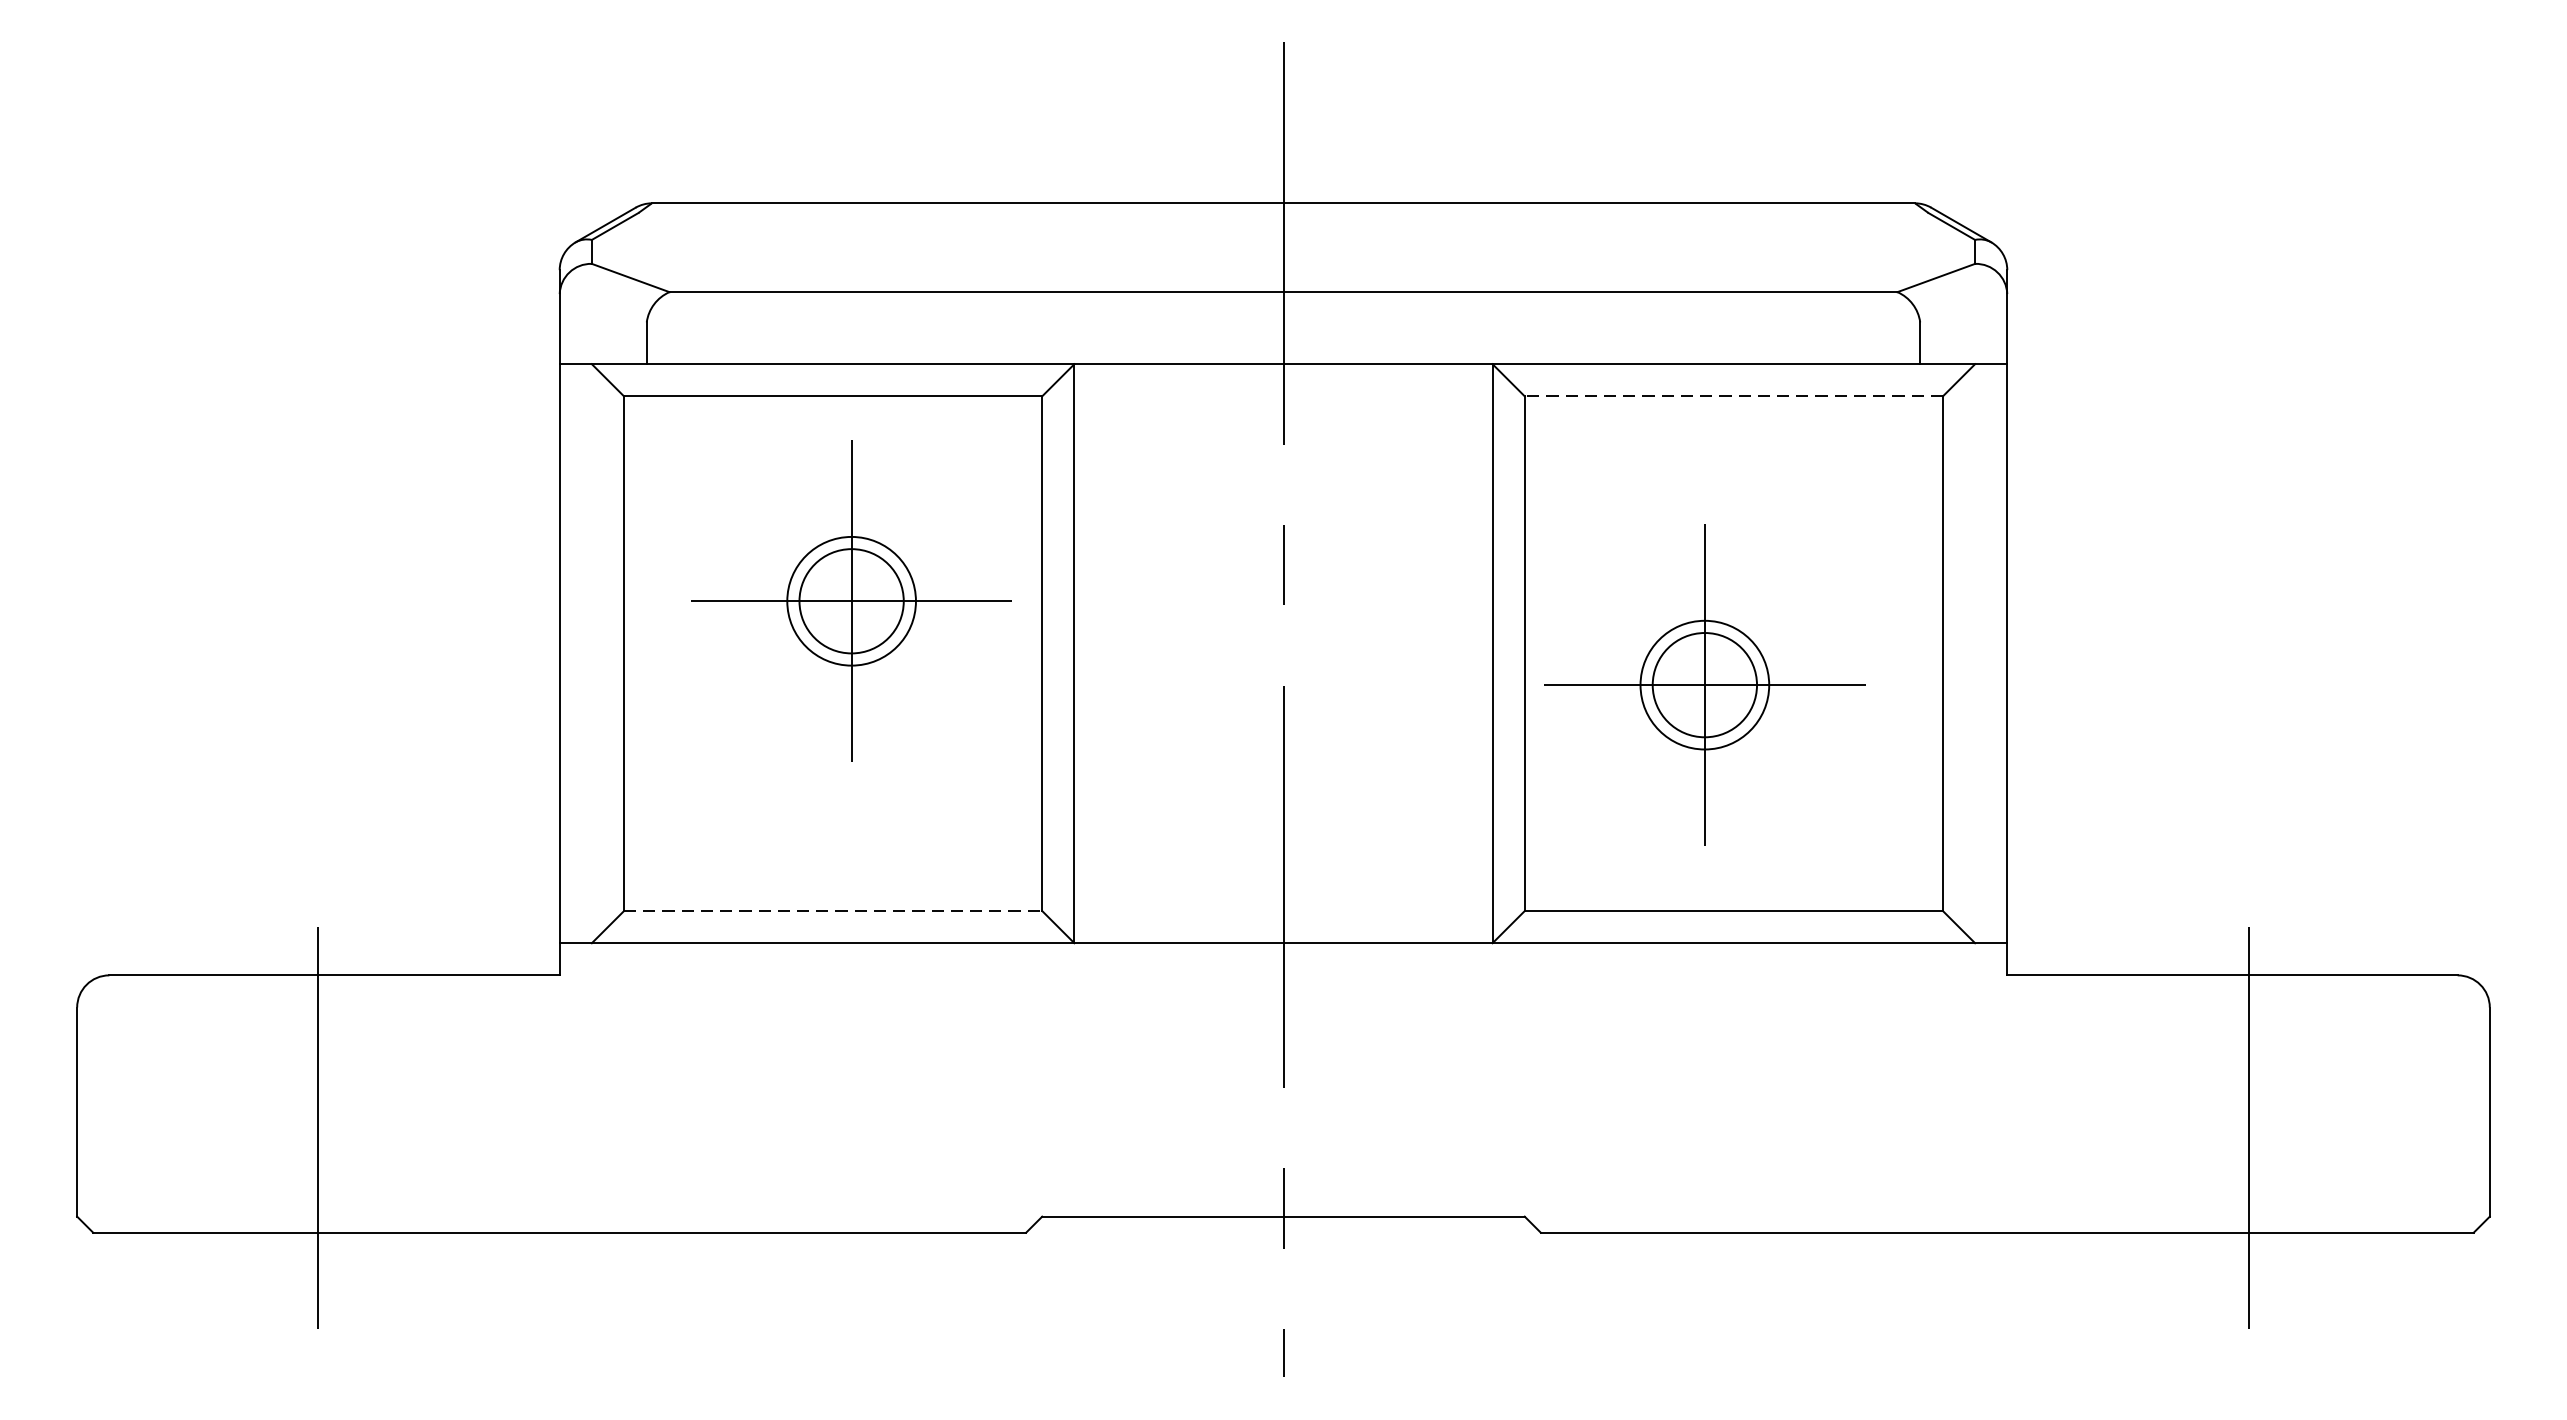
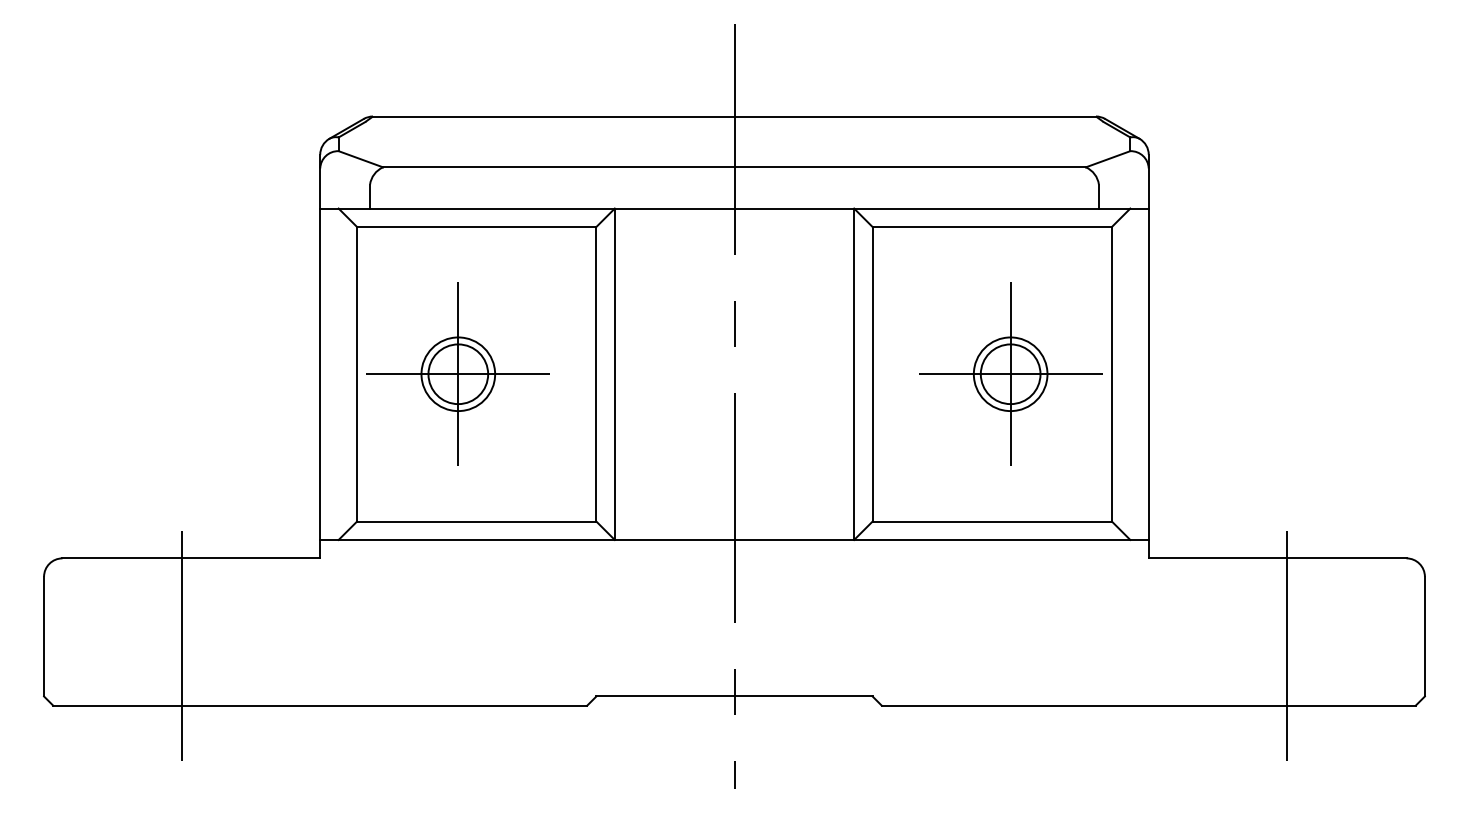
line: (1734, 395) -> (992, 226), dashed -> solid
part: (850, 599) -> (457, 373), moved
part: (1704, 683) -> (1010, 373), moved
line: (832, 910) -> (476, 521), dashed -> solid

